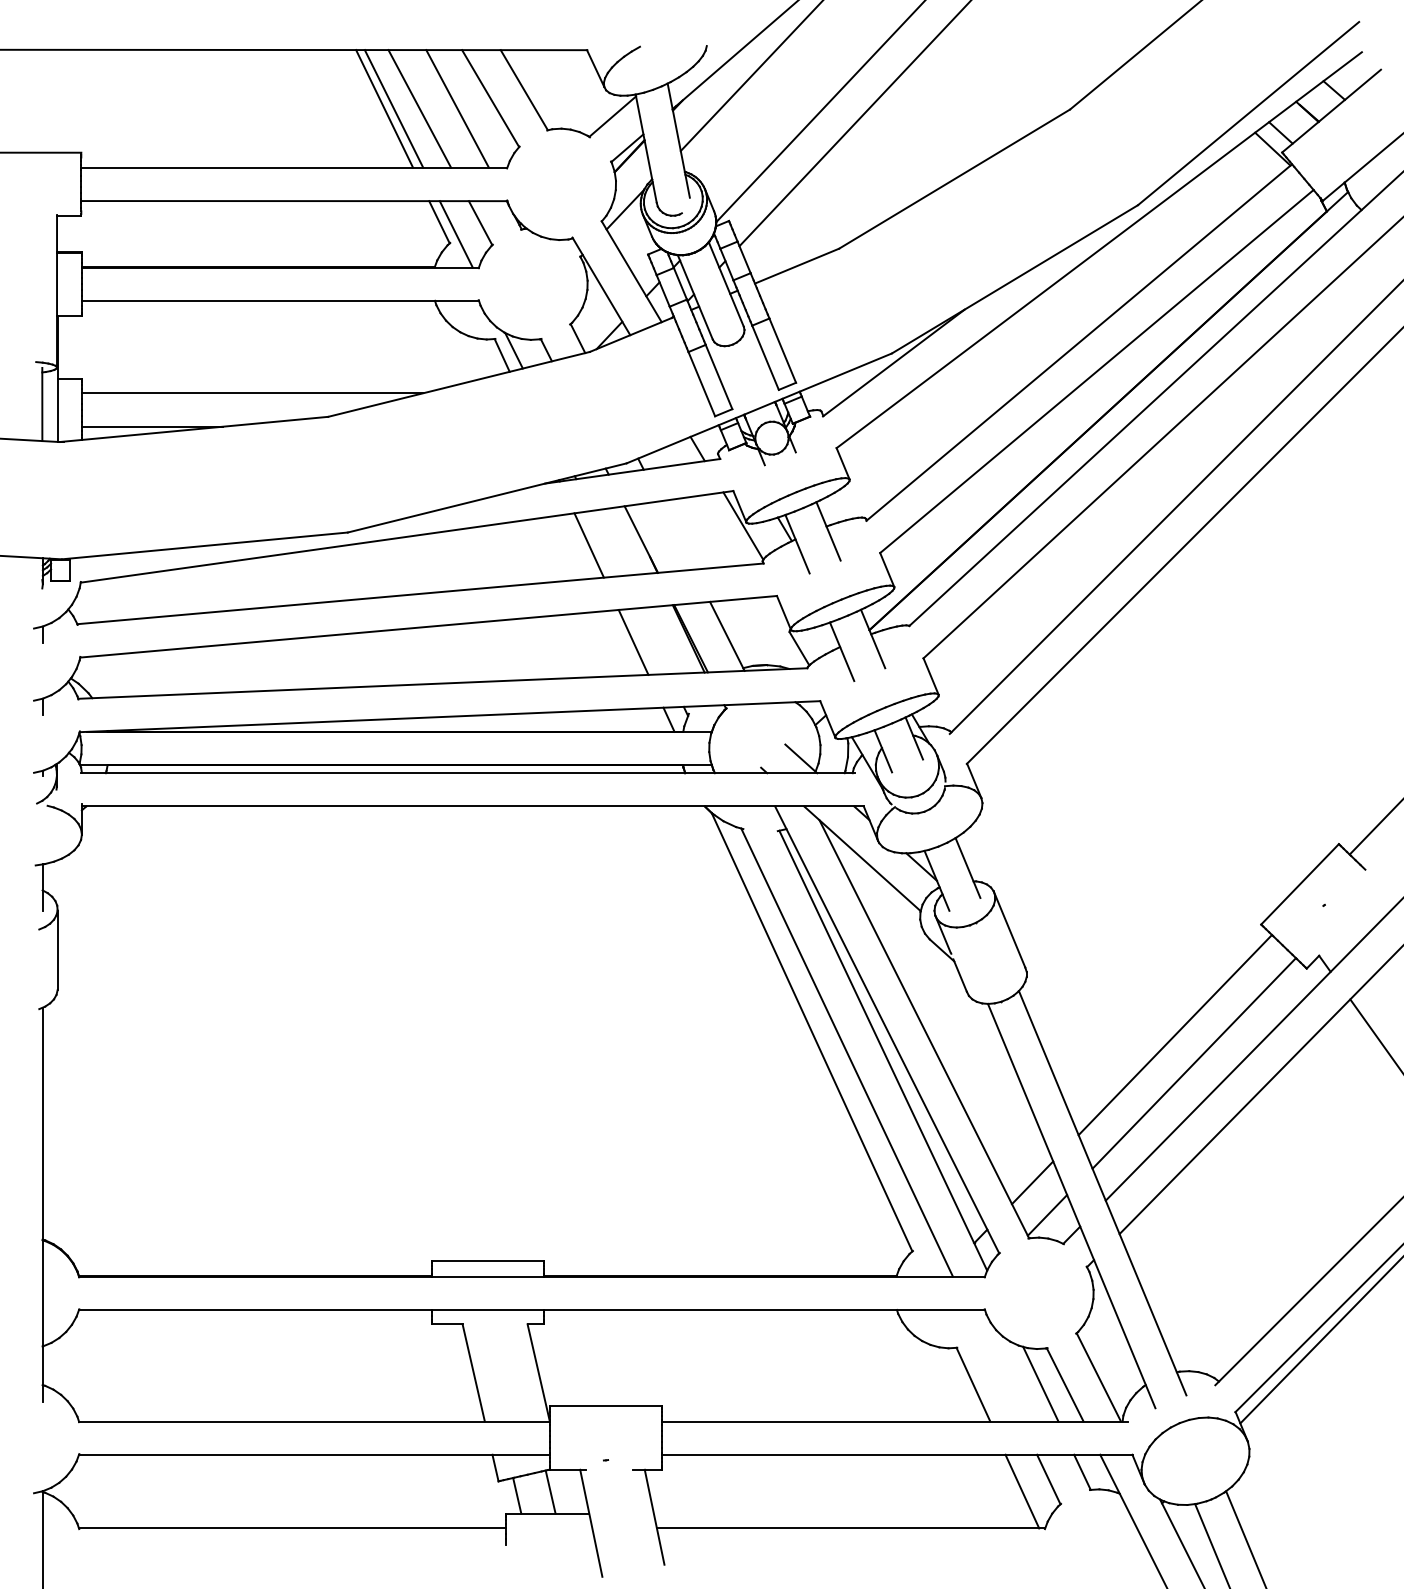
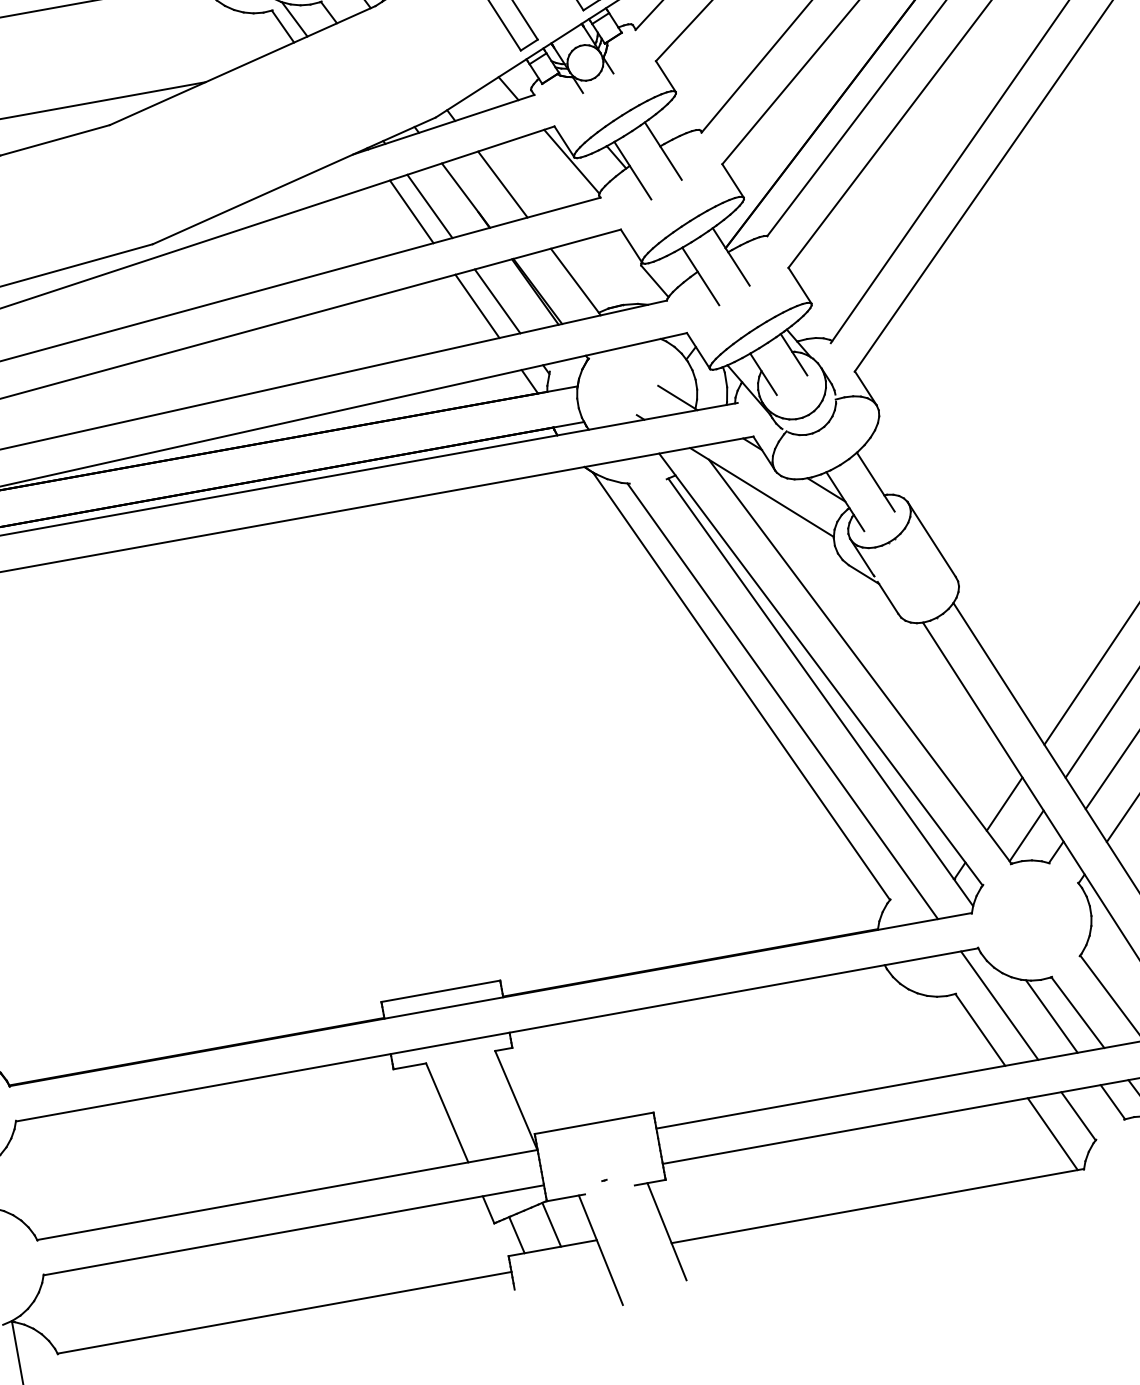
line: (676, 535) -> (502, 184), added
line: (606, 543) -> (429, 206), added
line: (652, 641) -> (497, 301), added
line: (994, 1365) -> (999, 1005), added

